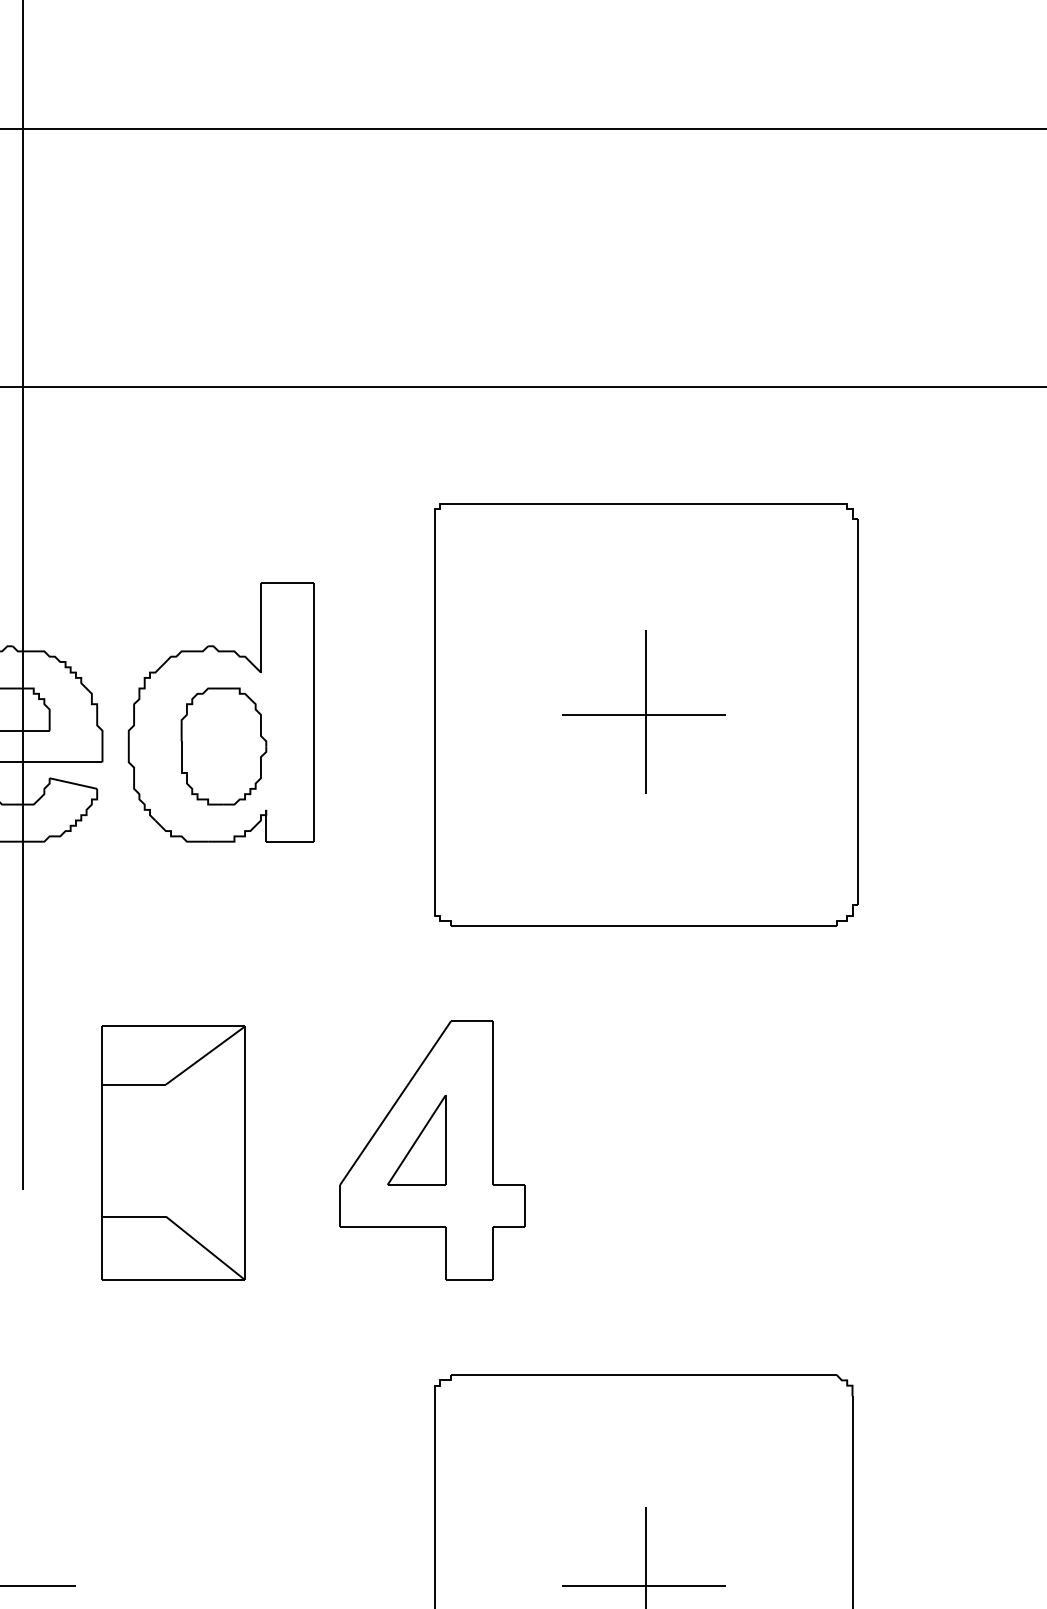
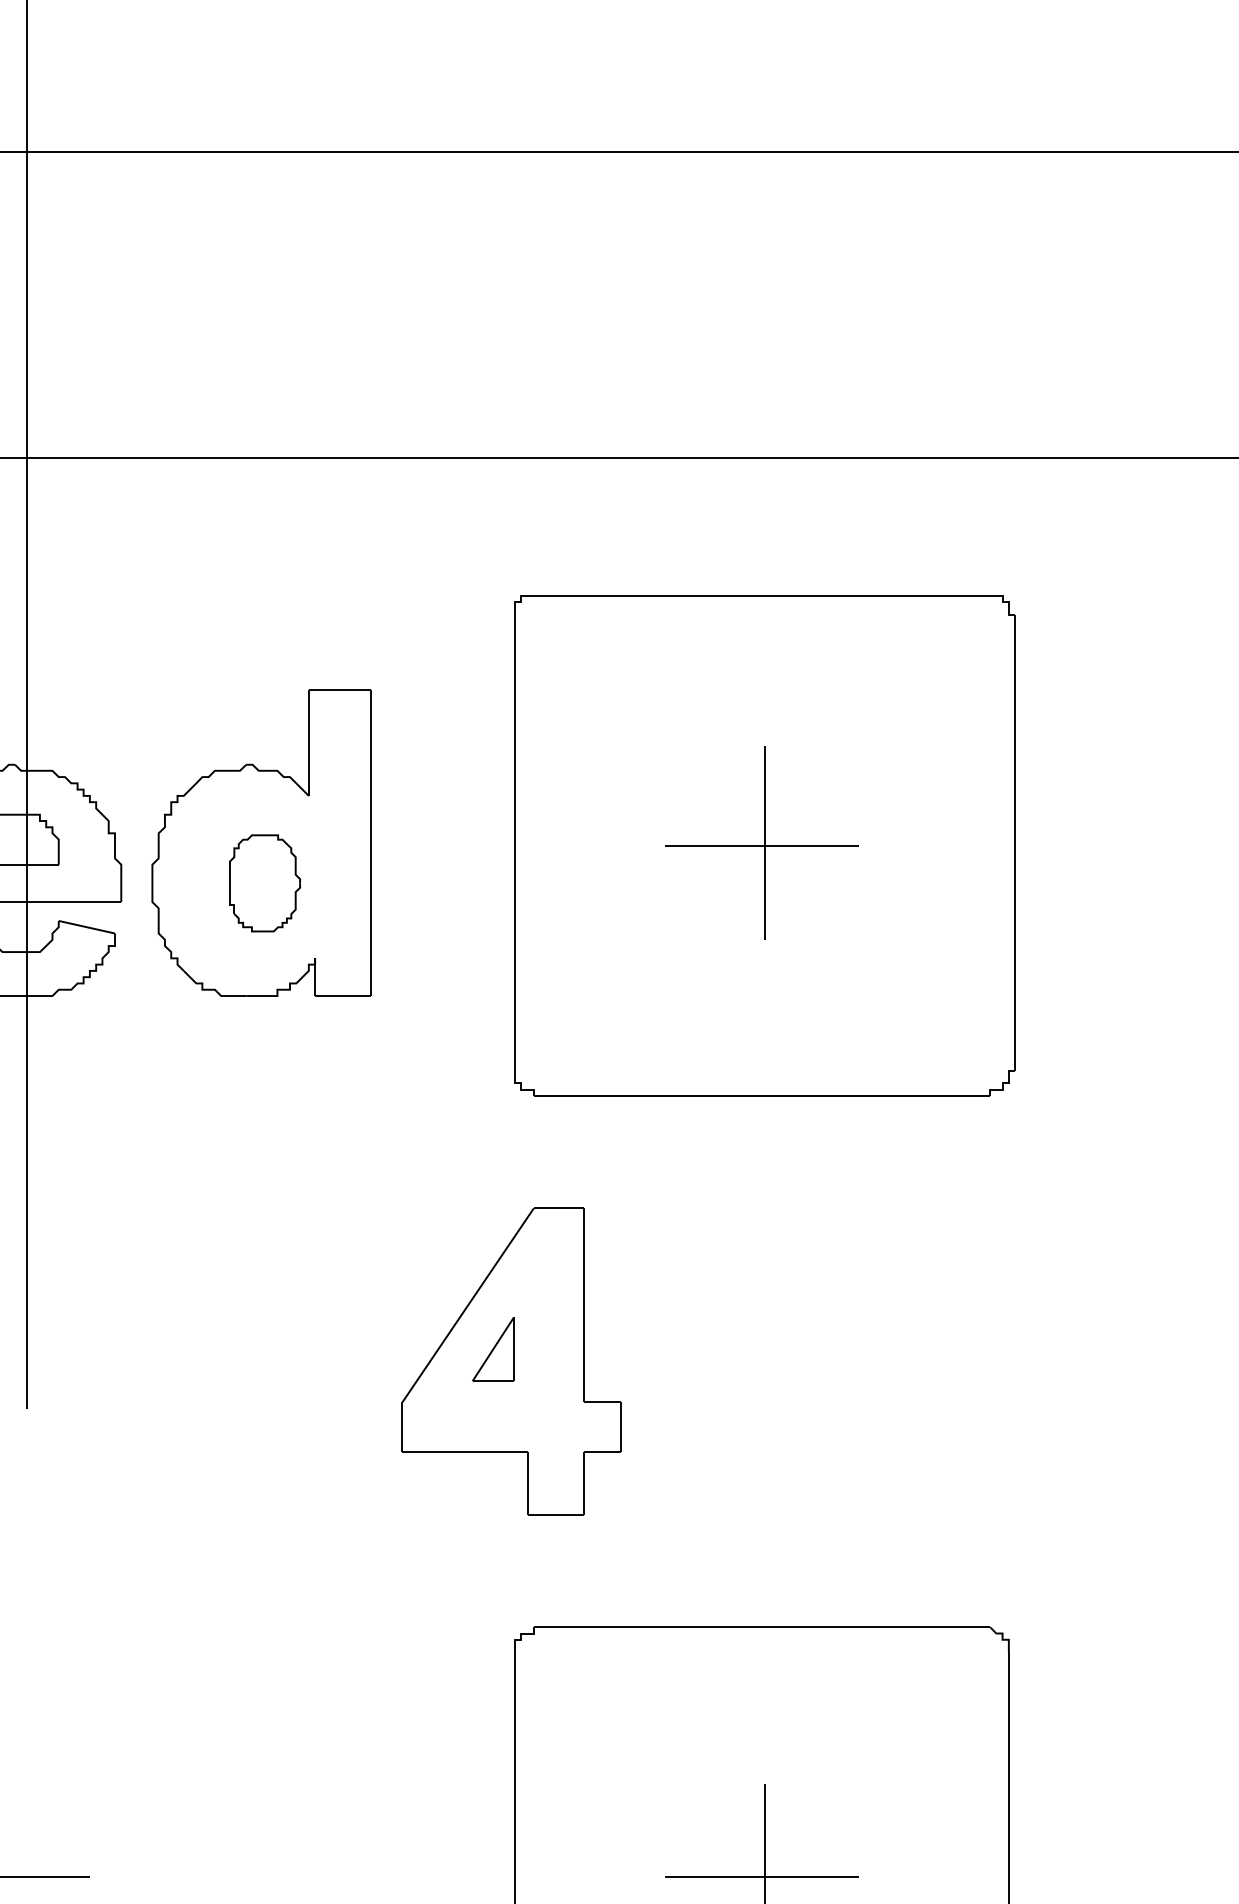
part: (223, 746) -> (264, 883), size x0.7
part: (416, 1140) -> (492, 1349), size x0.6
part: (173, 1152) -> (205, 1363), removed

